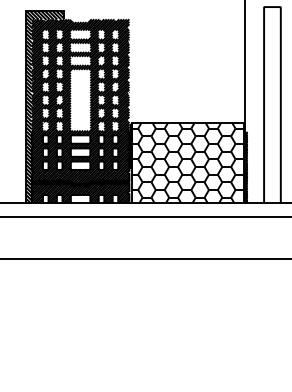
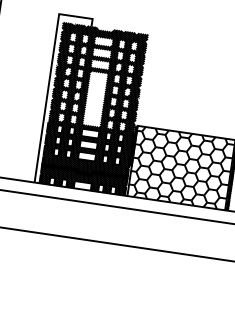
hatch: (45, 106) -> (63, 100), removed

